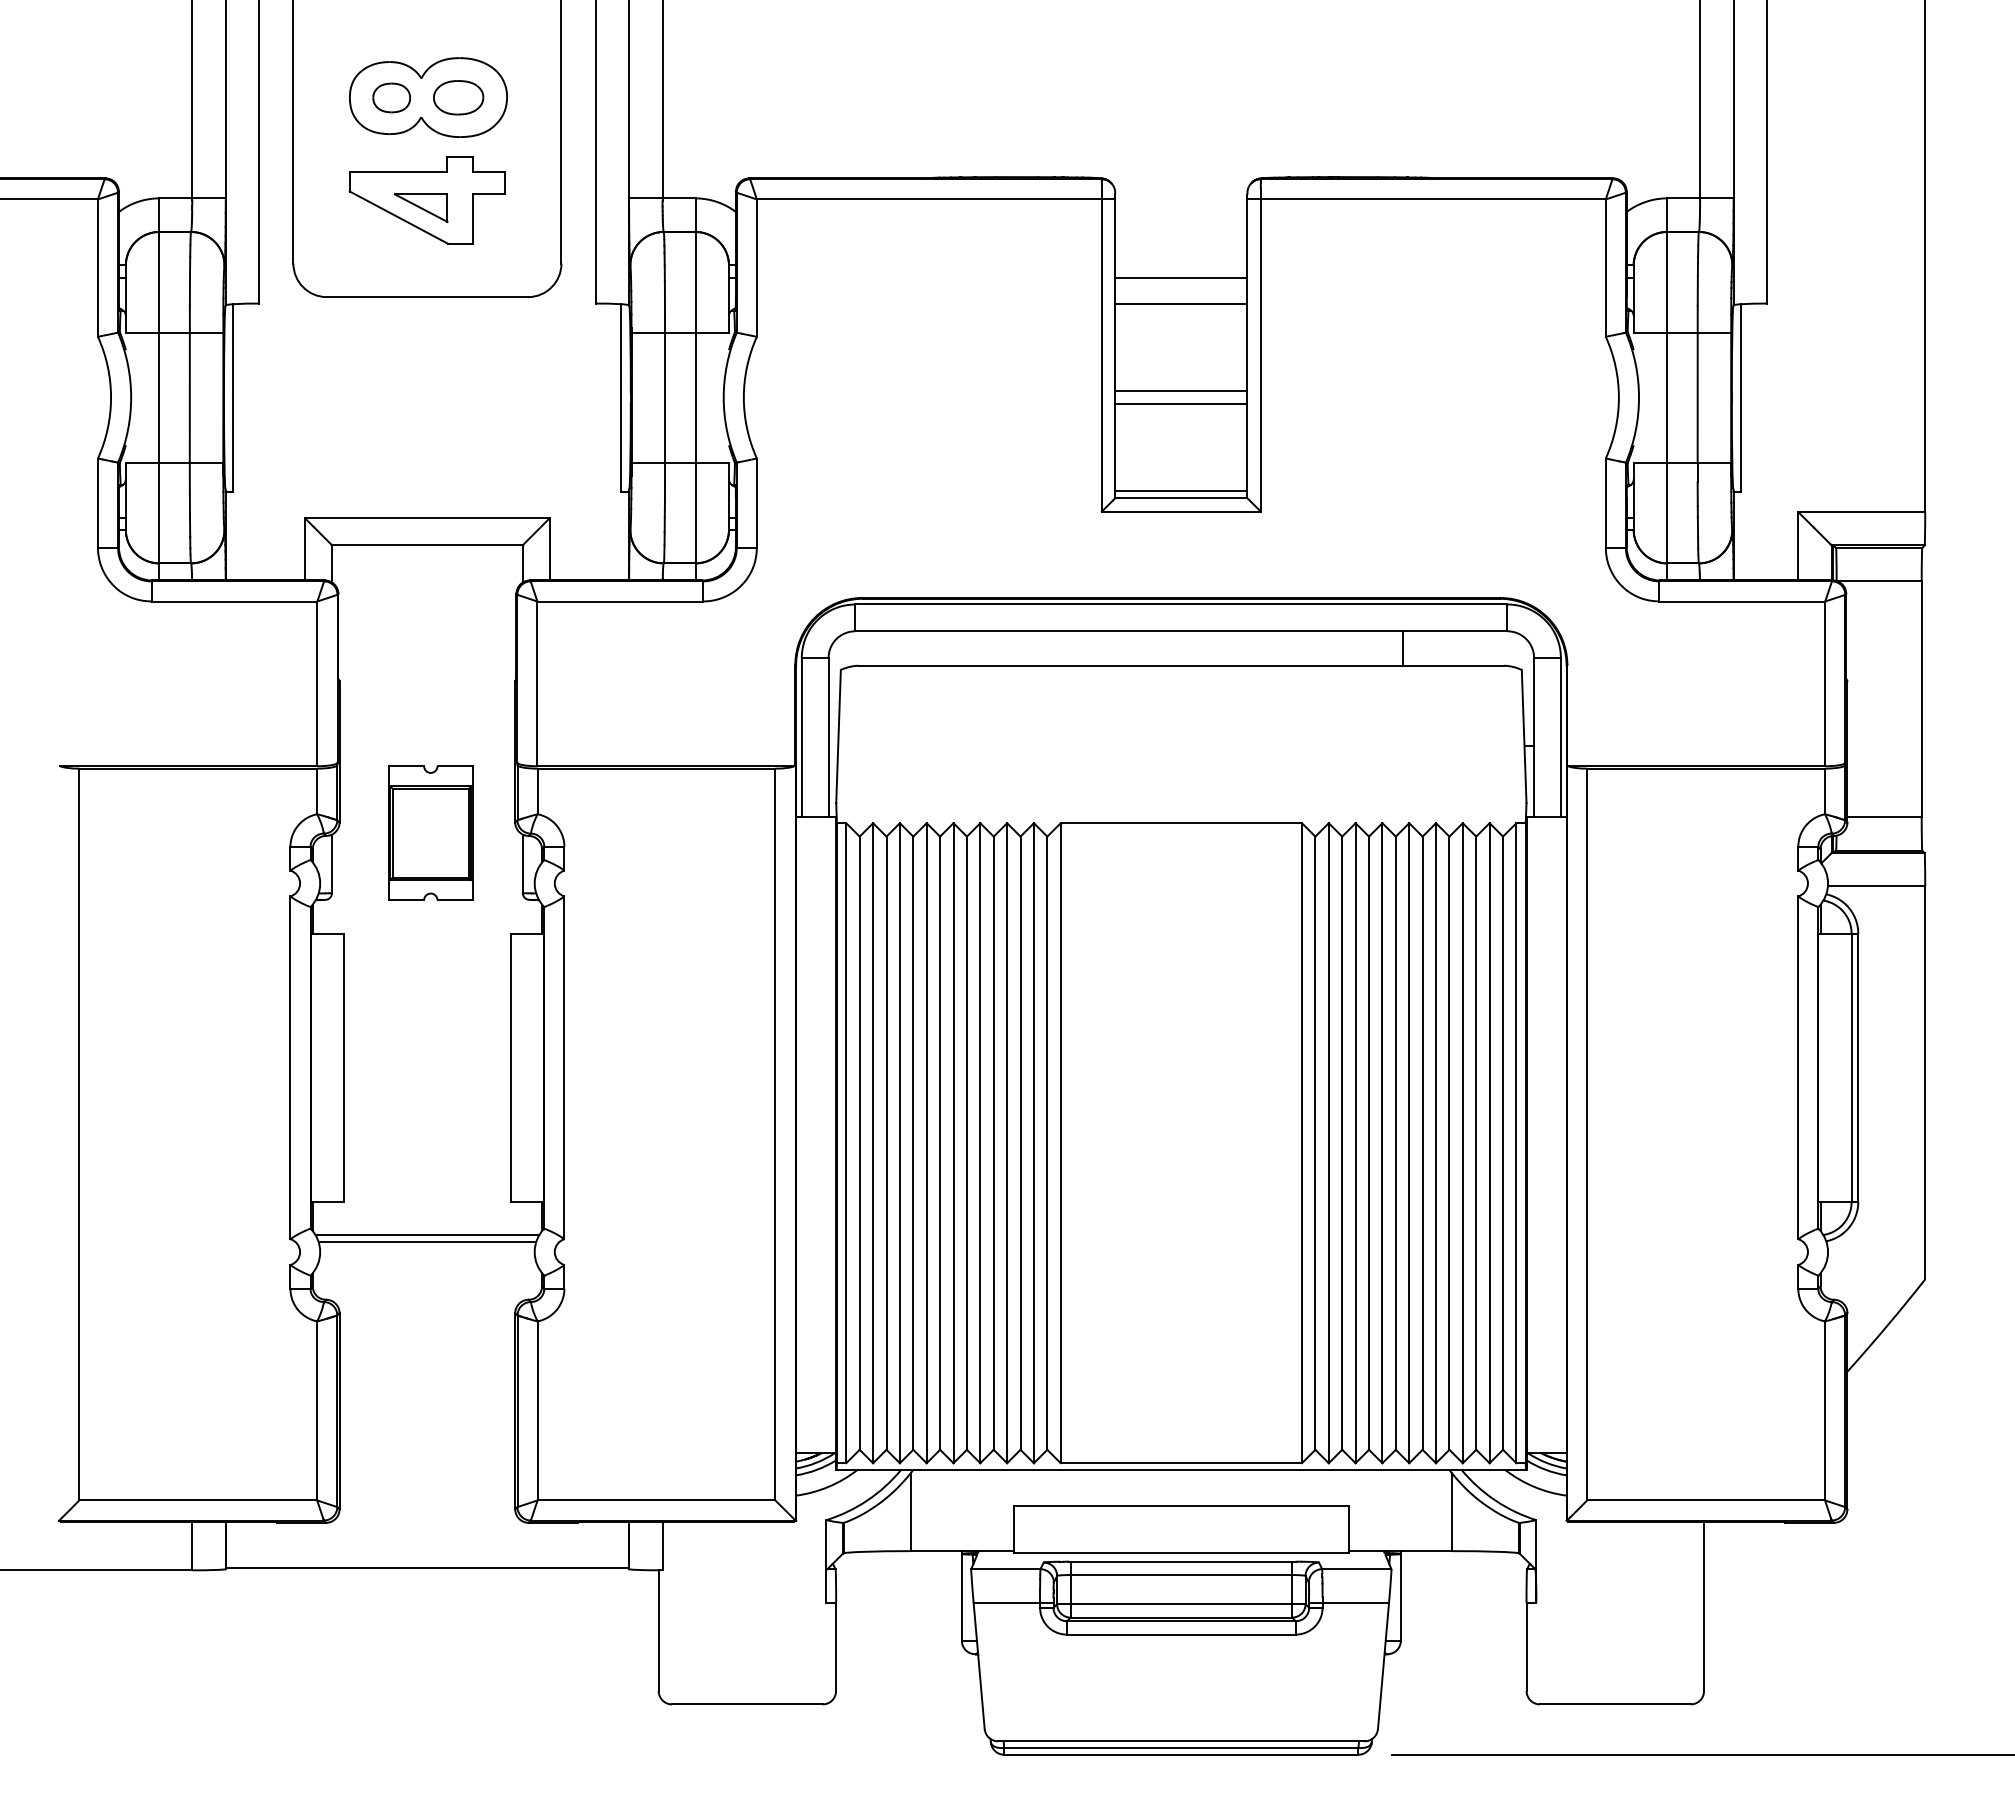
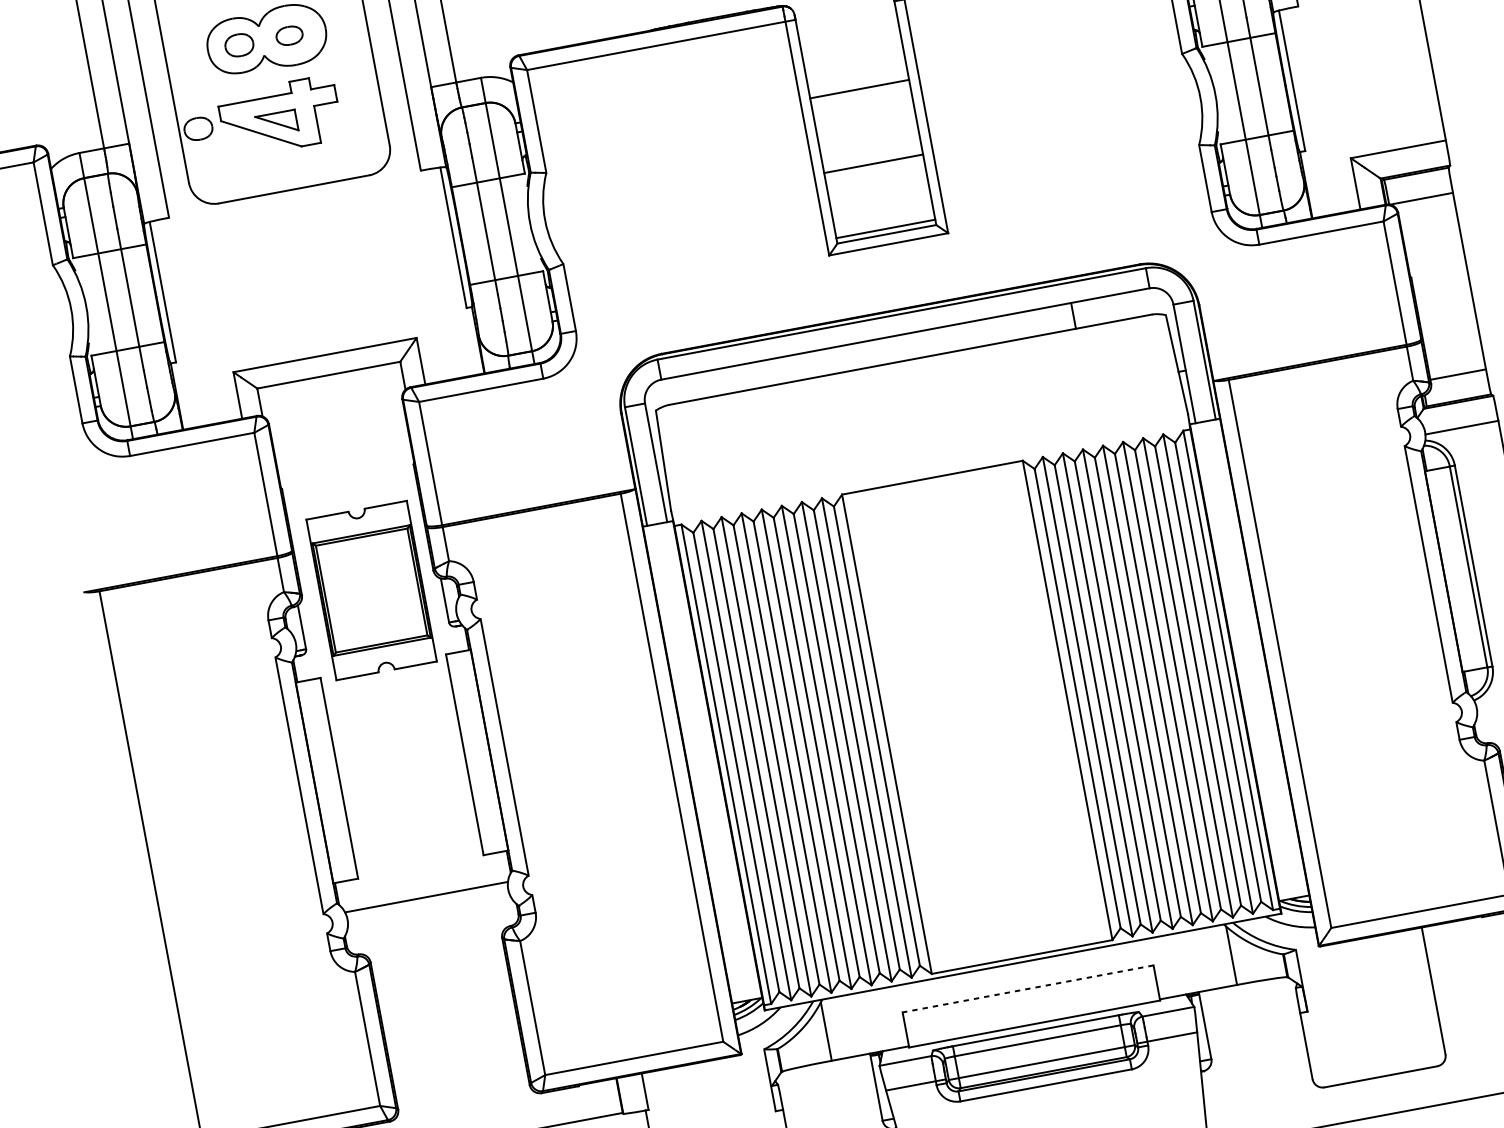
part: (458, 97) -> (289, 35), size x0.7
part: (318, 195) -> (198, 128), added
line: (1181, 277) -> (856, 69), removed
line: (1181, 391) -> (872, 154), removed
part: (430, 832) -> (371, 589), size x1.6
line: (427, 1235) -> (425, 892), removed
line: (1181, 1505) -> (1028, 988), solid -> dashed

